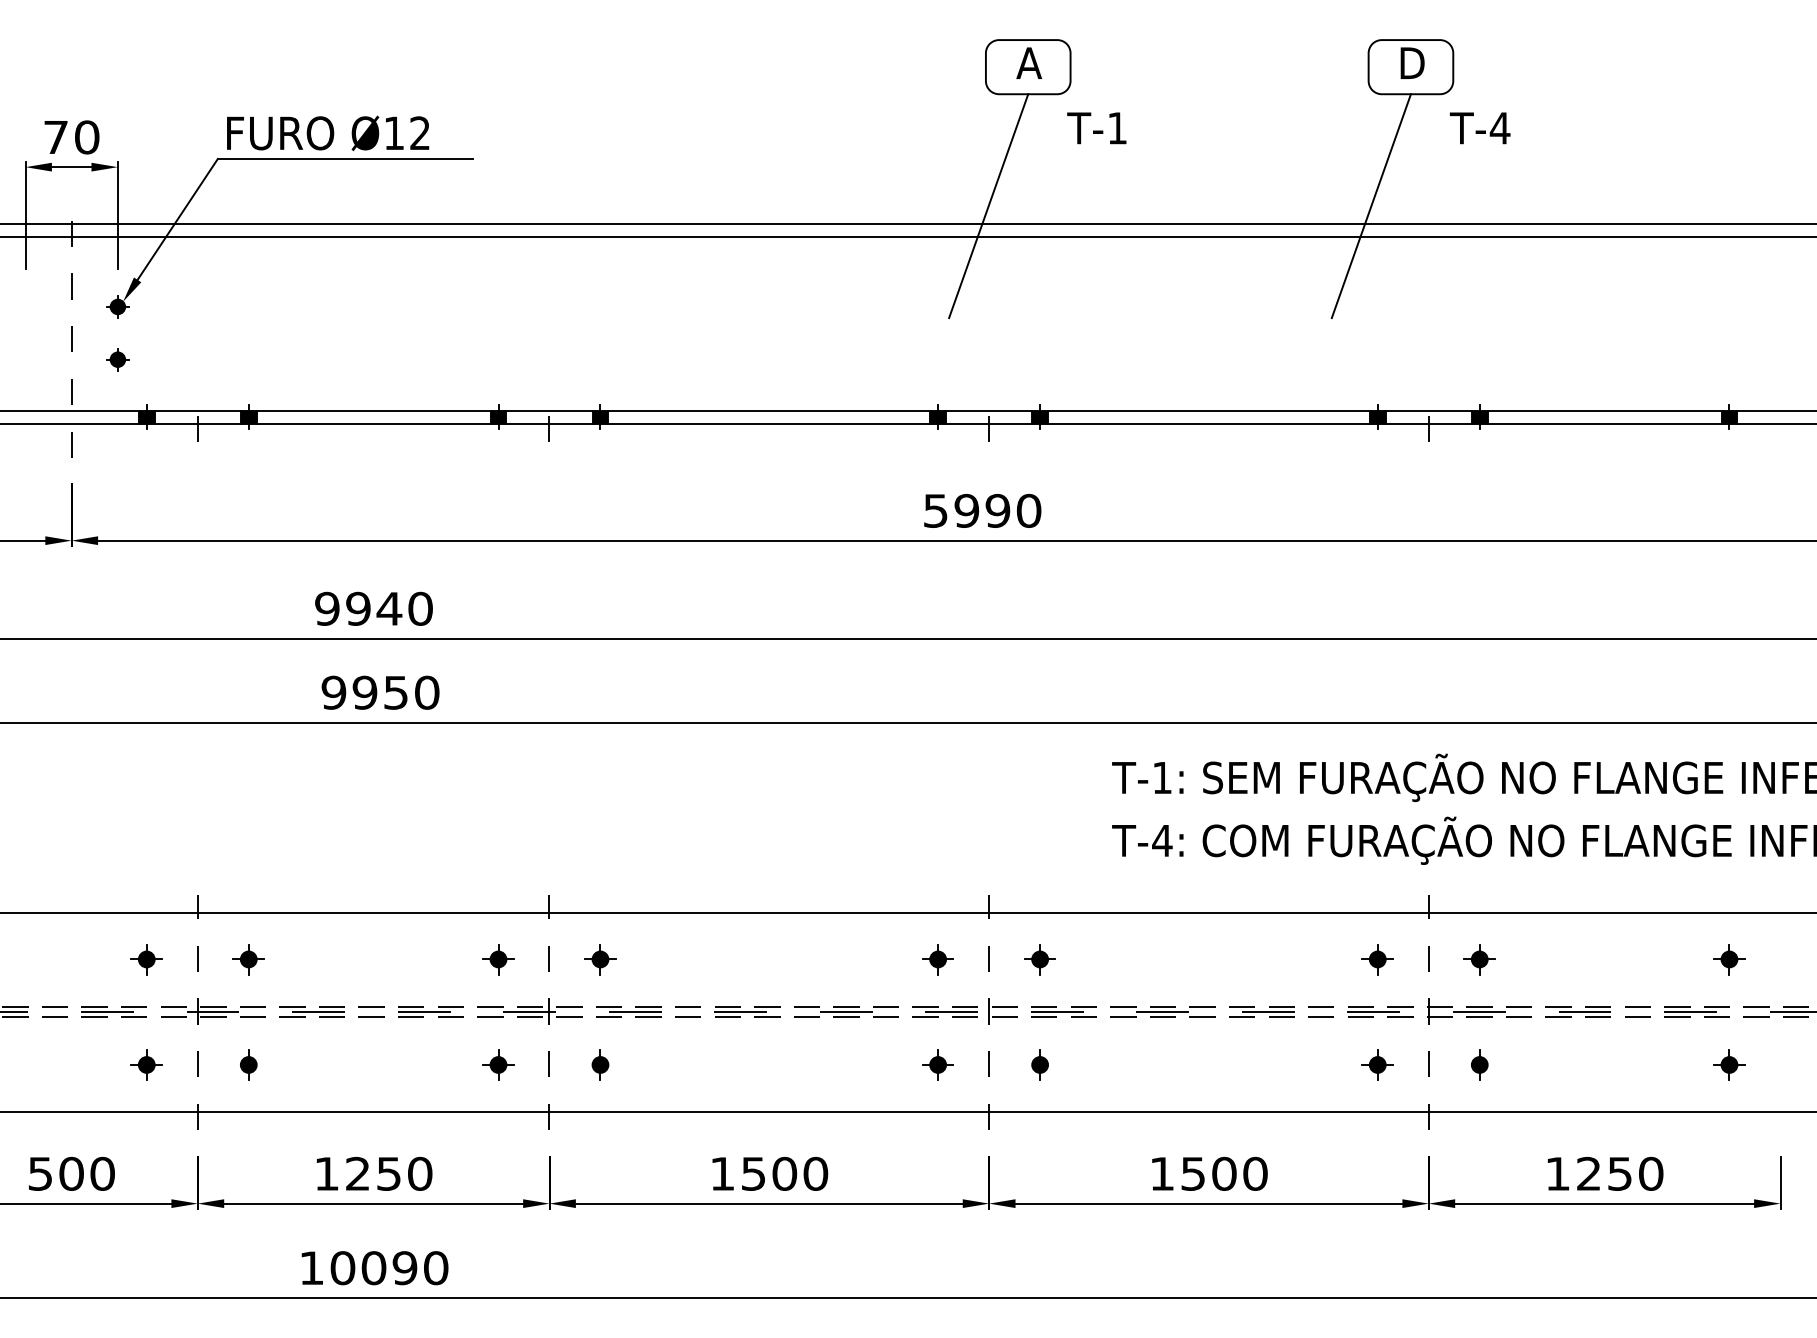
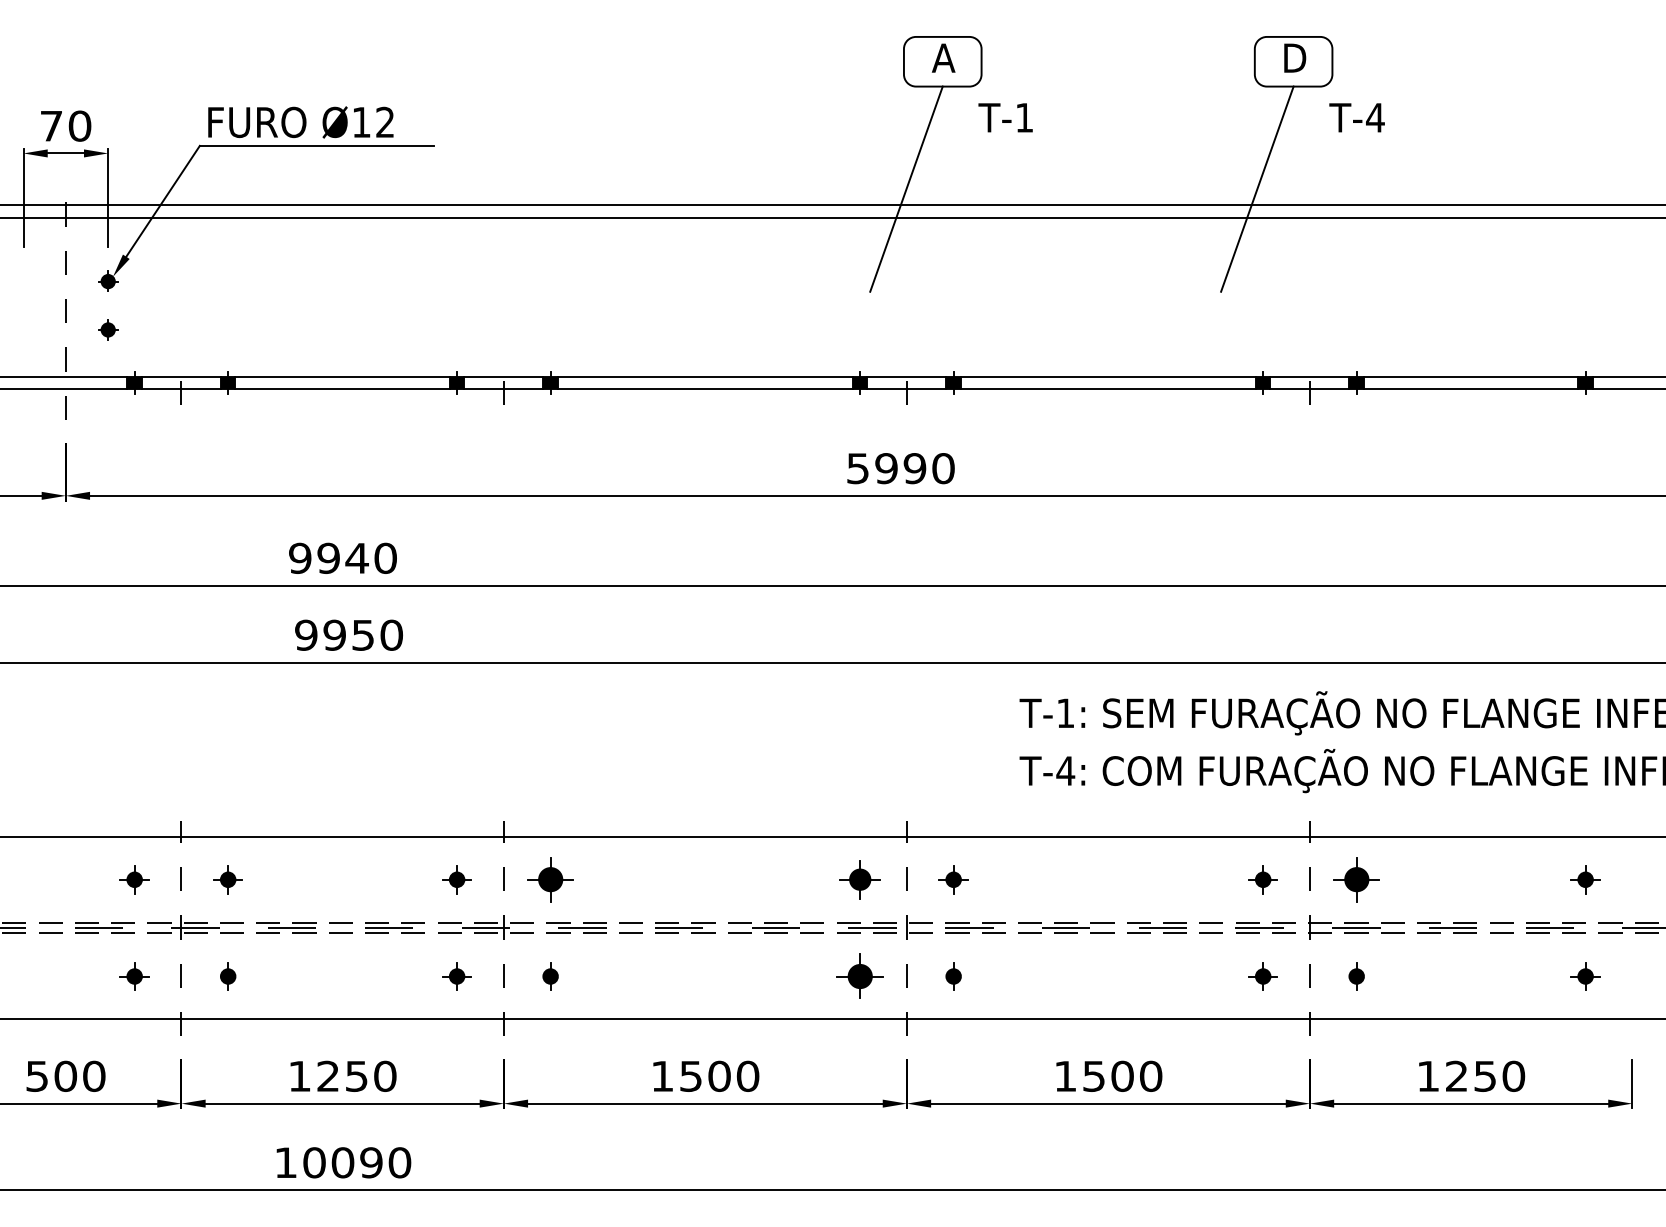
part: (600, 959) -> (550, 879), size x1.6
part: (937, 959) -> (859, 879), size x1.4
part: (1479, 959) -> (1356, 879), size x1.6
part: (937, 1064) -> (859, 976), size x1.6

